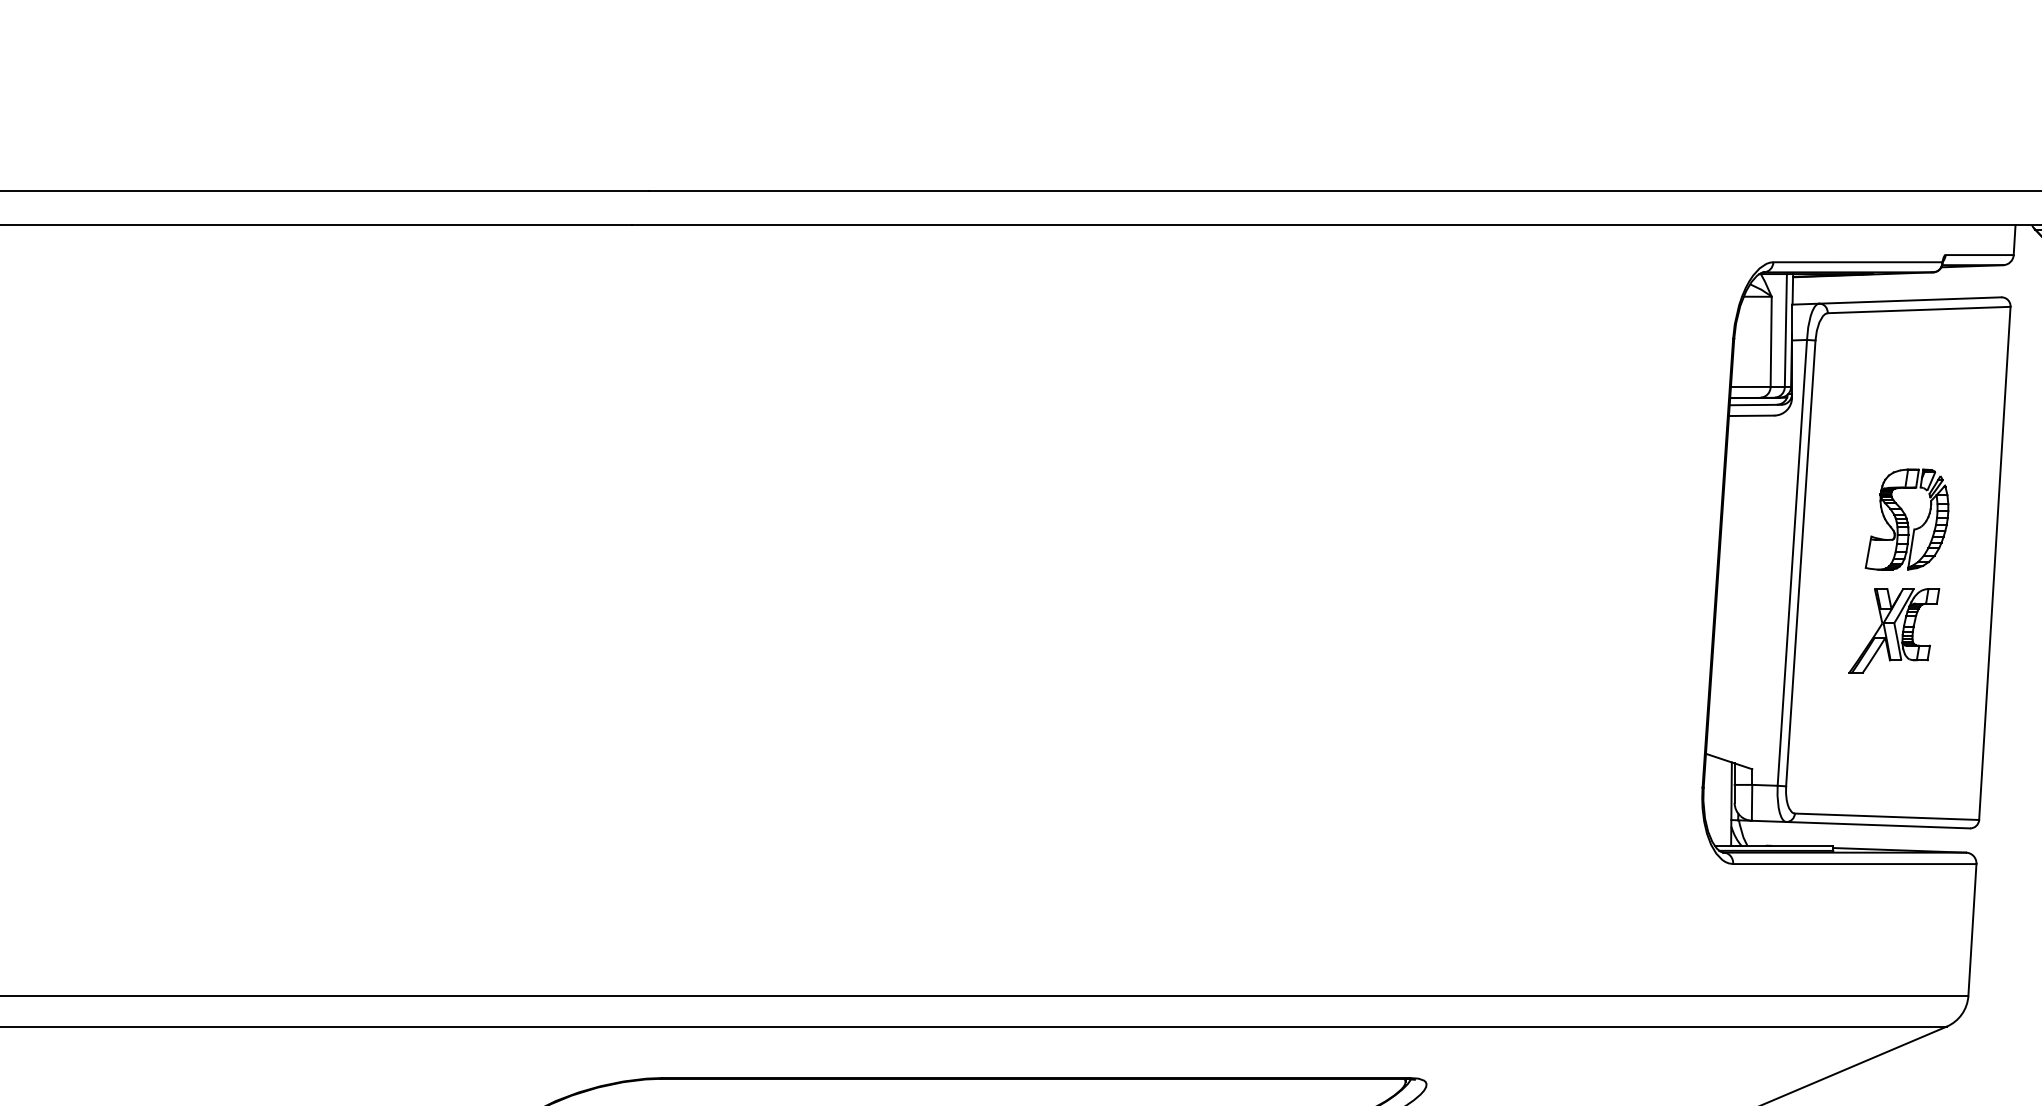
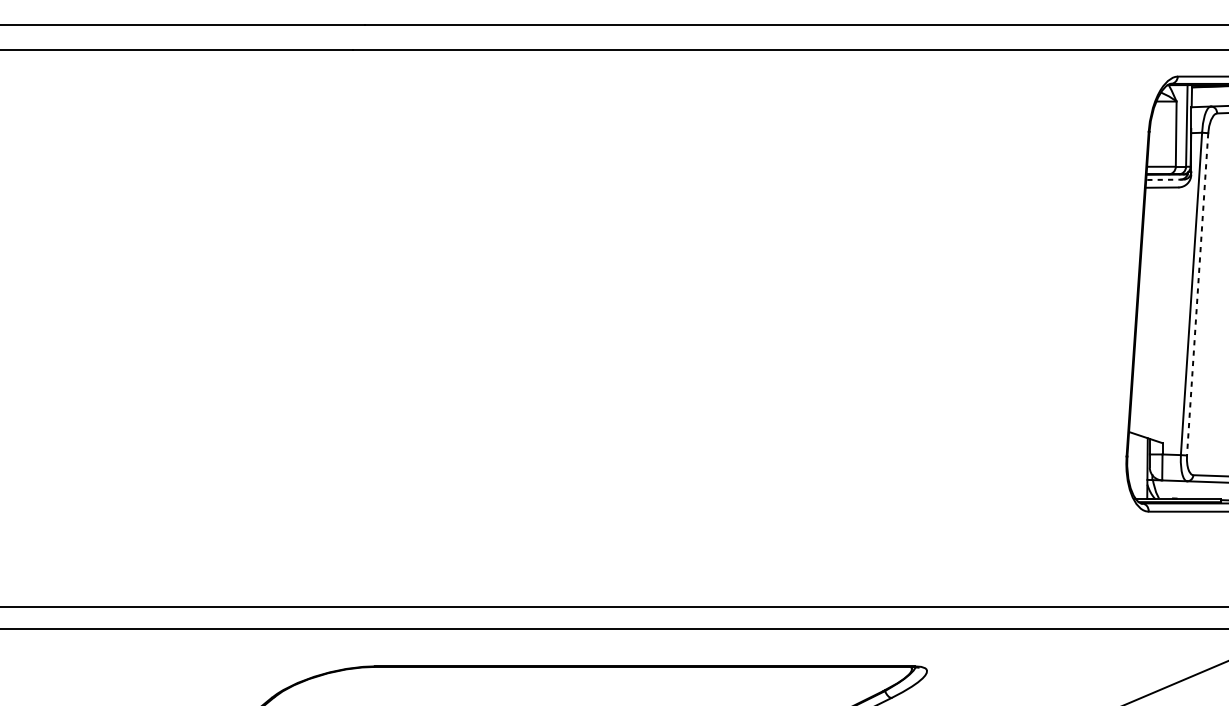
line: (1755, 405) -> (1164, 180), solid -> dashed
line: (1800, 563) -> (1197, 294), solid -> dashed

